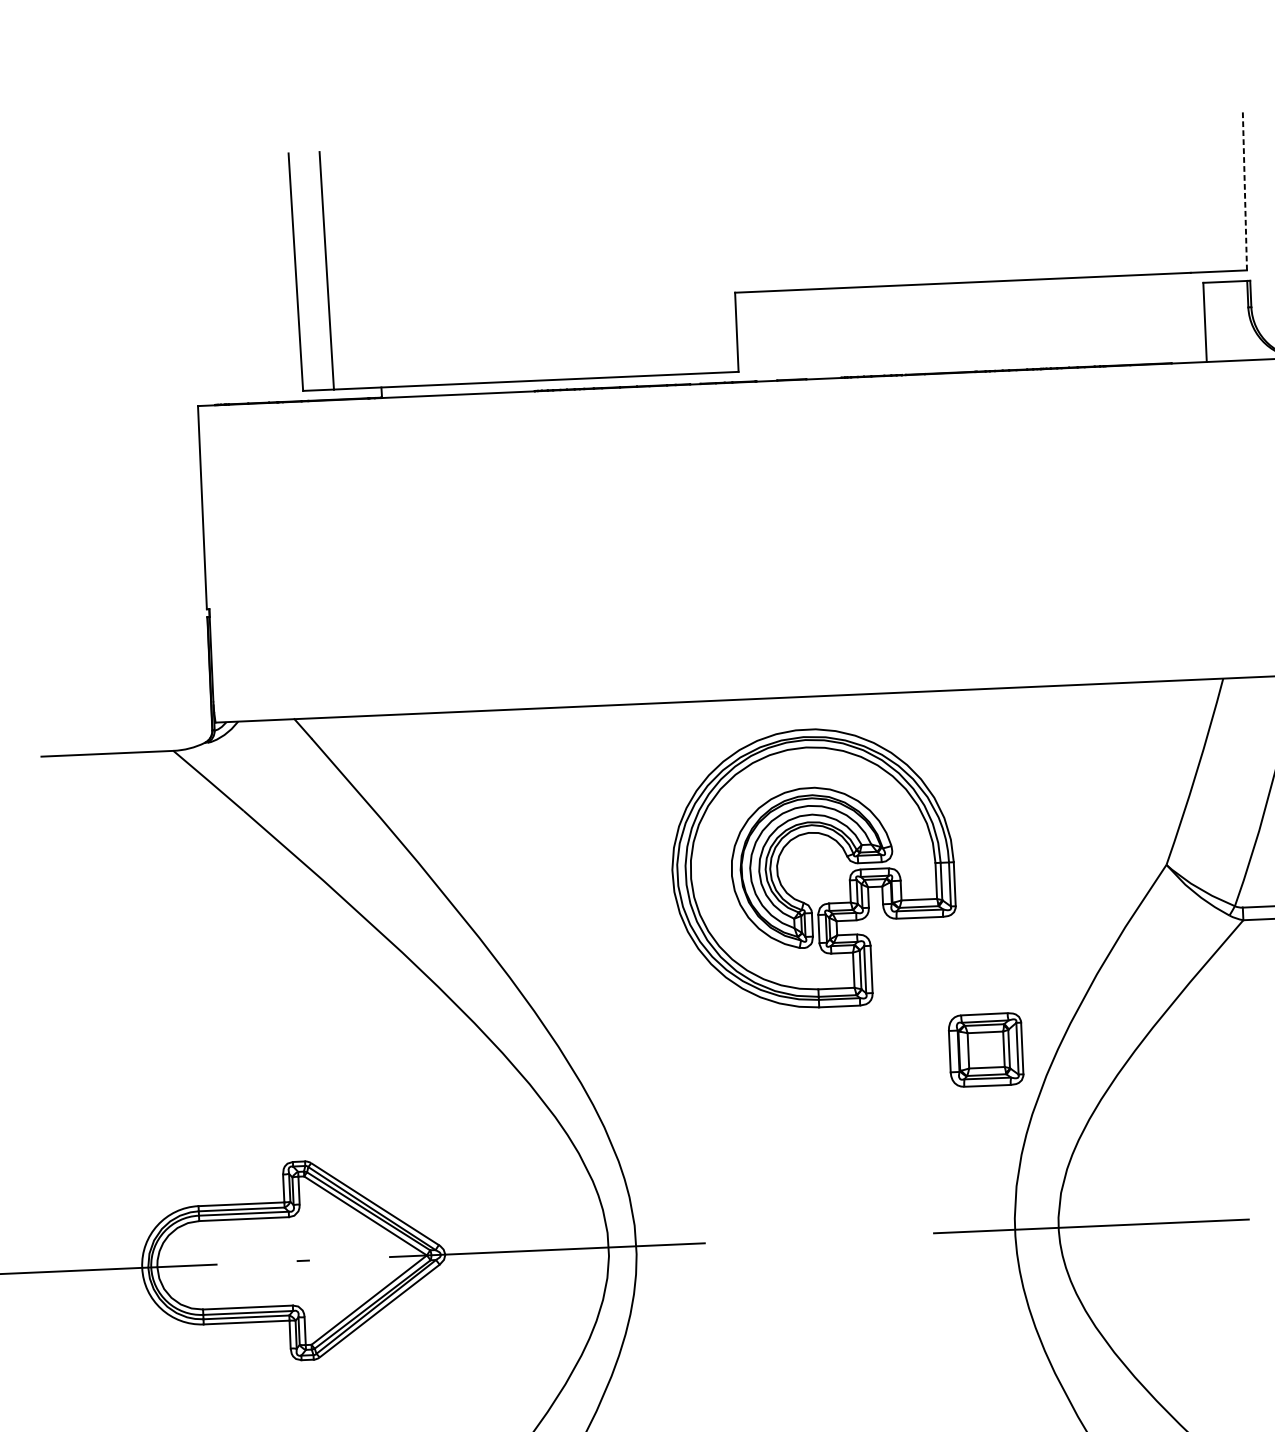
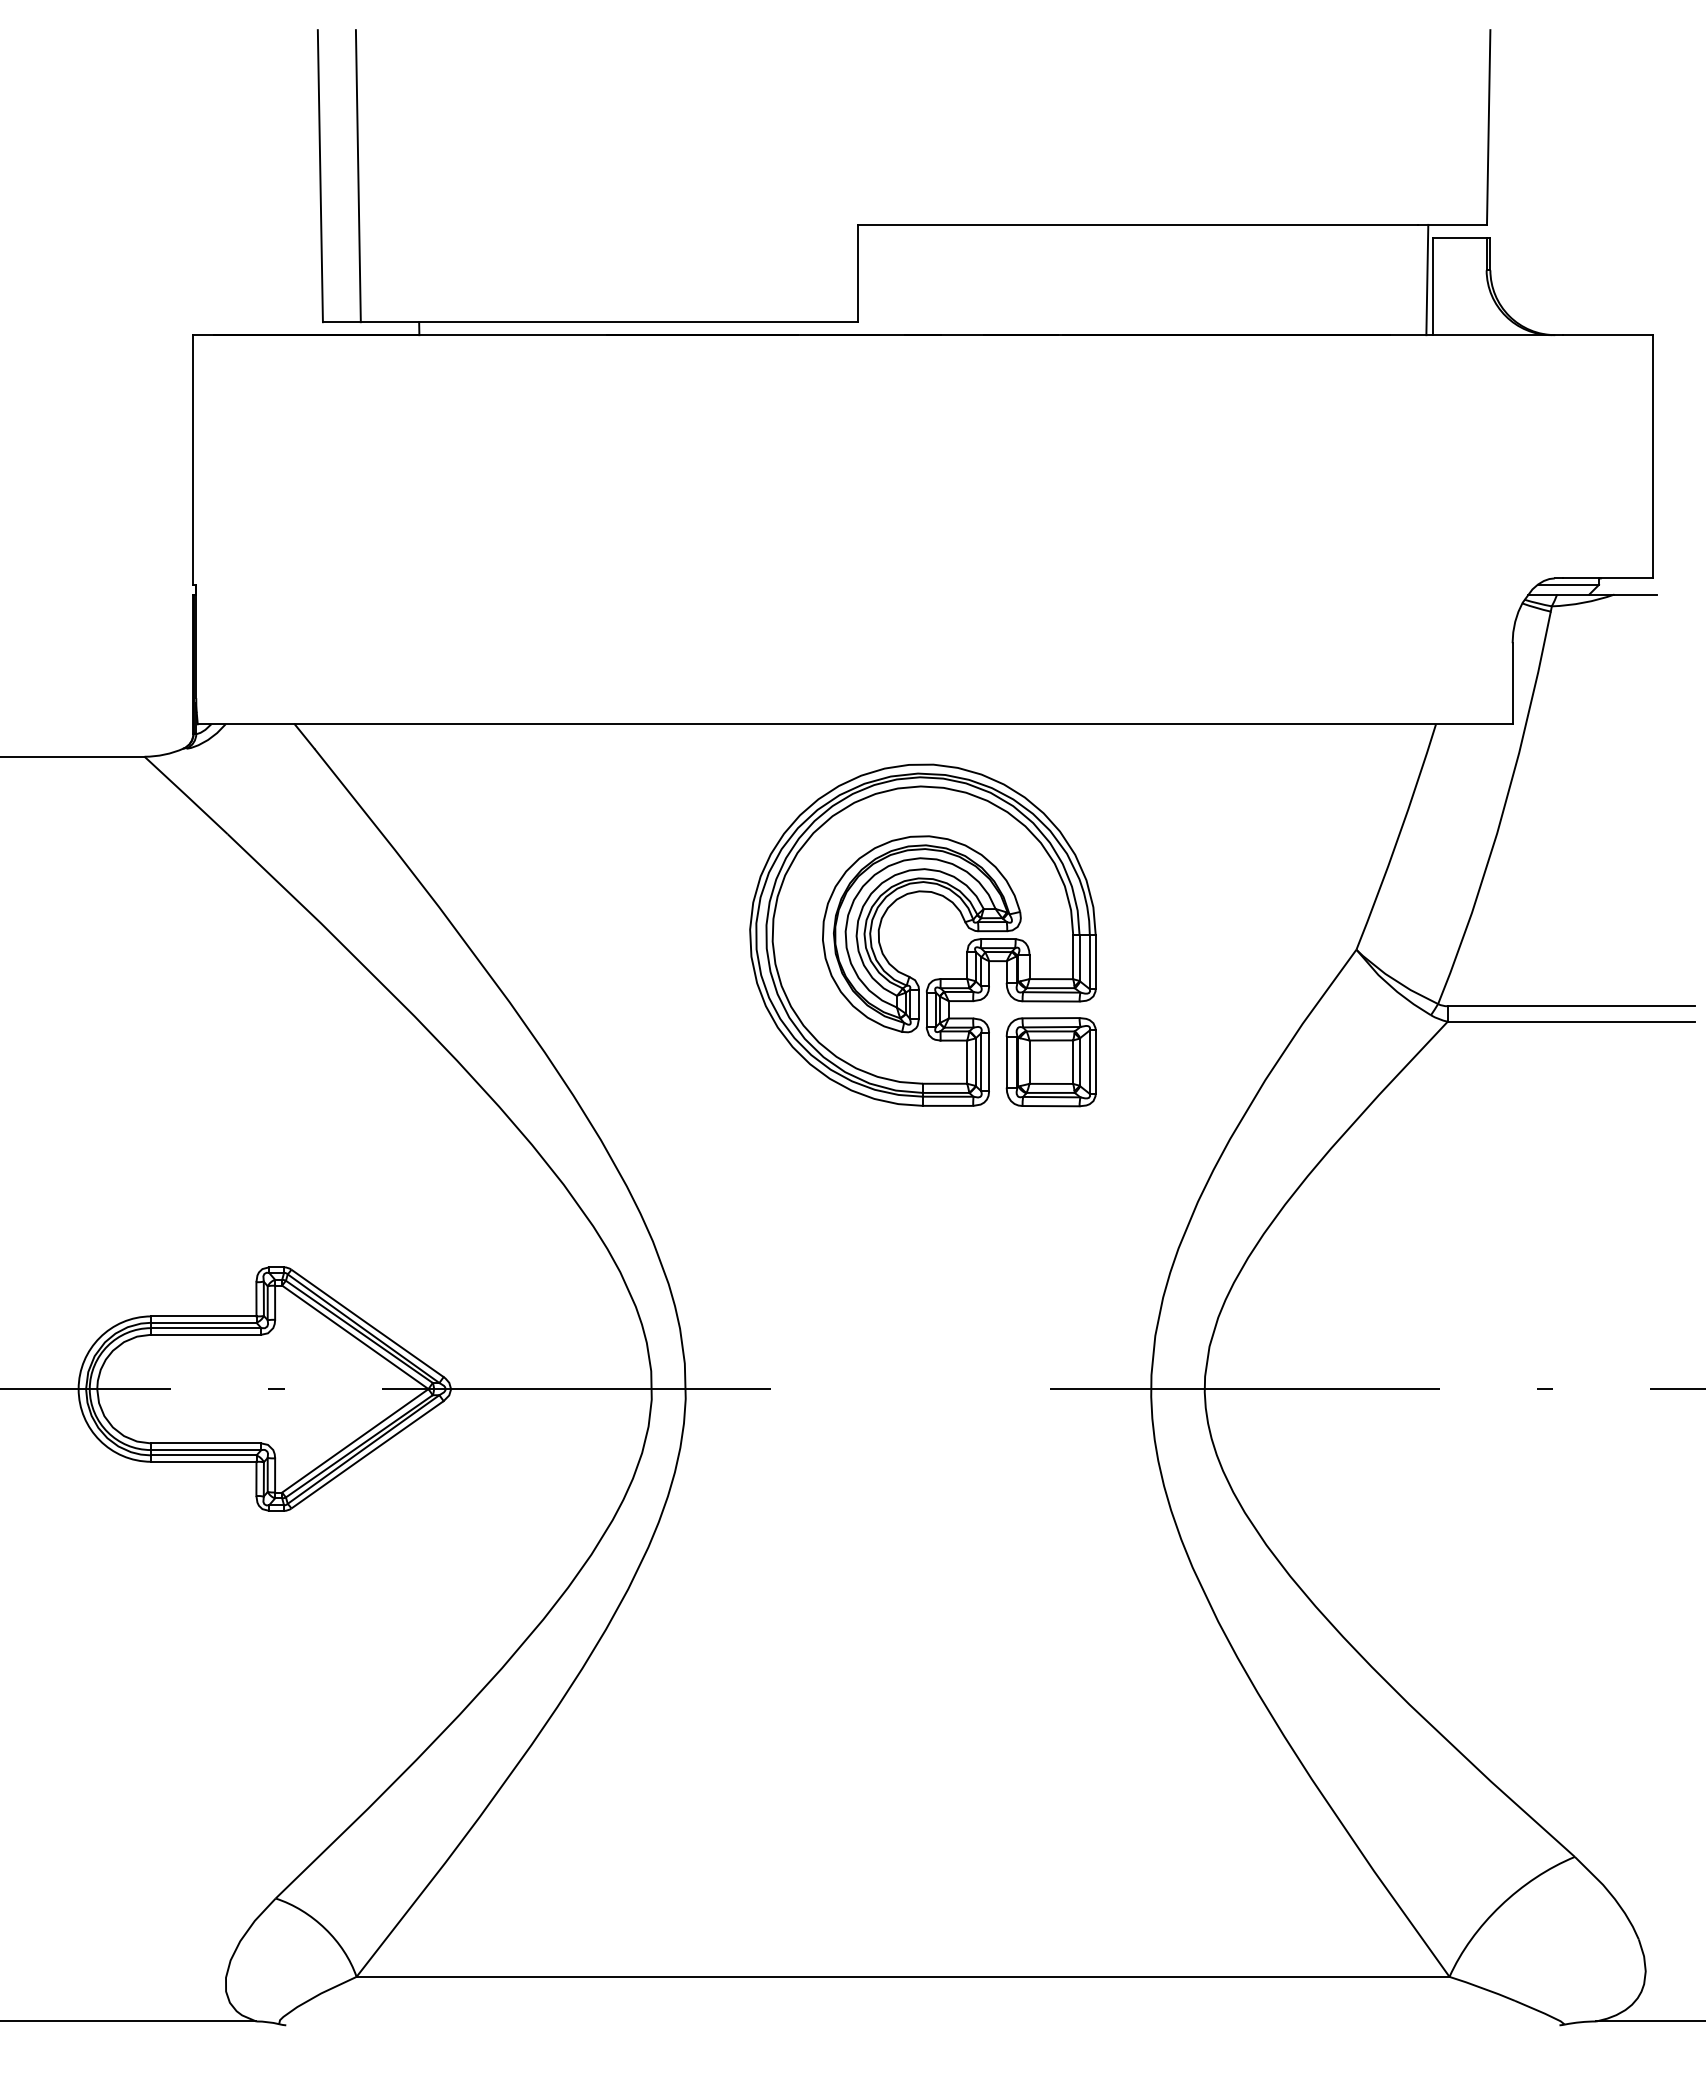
line: (1244, 191) -> (1488, 127), dashed -> solid
line: (1200, 316) -> (1427, 279), added
part: (985, 1050) -> (1050, 1062), moved

